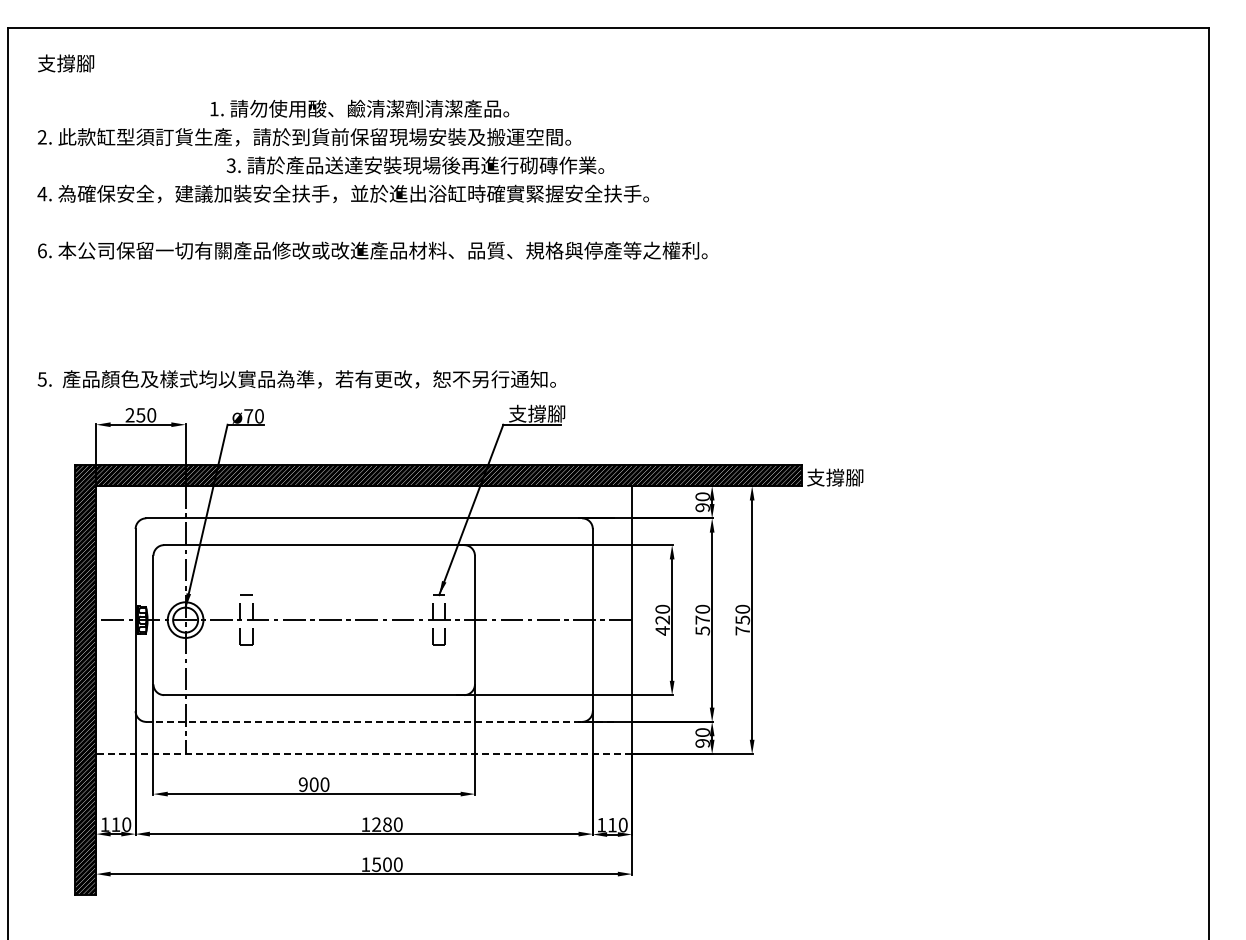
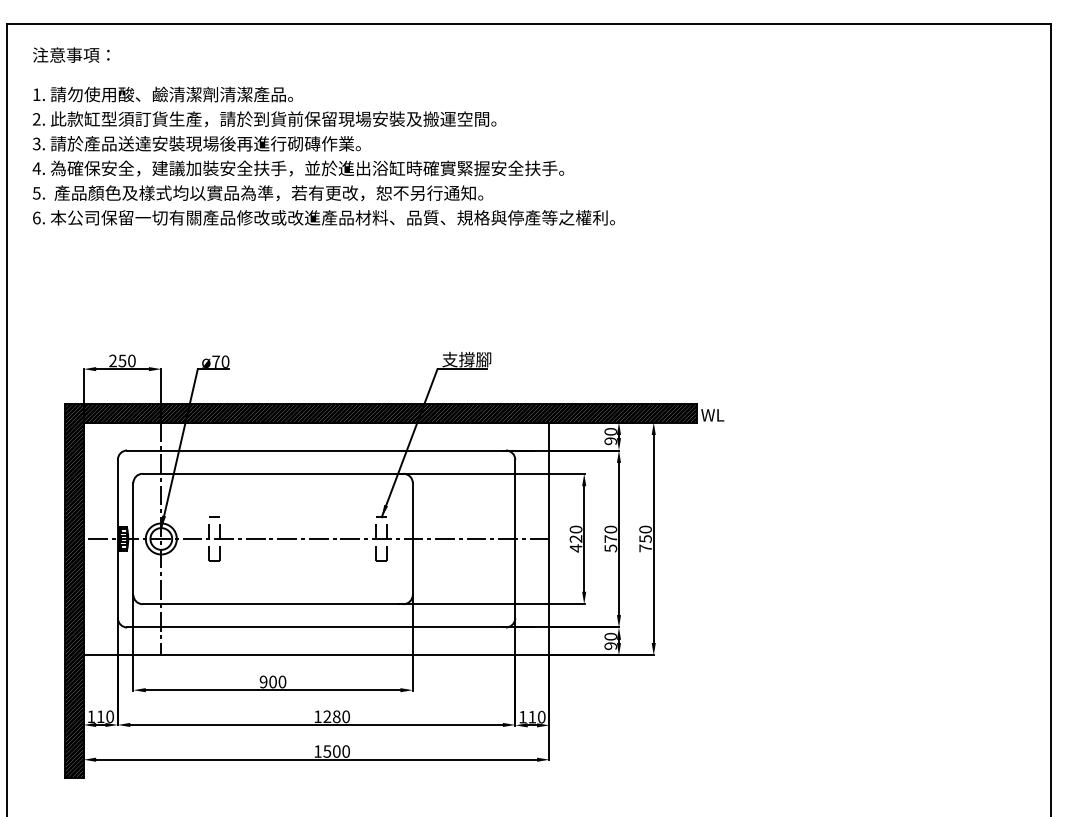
text: (82, 63) -> (71, 55), 支撐腳 -> 注意事項：
text: (359, 108) -> (162, 94), moved
text: (415, 165) -> (196, 143), moved
text: (296, 379) -> (257, 193), moved
text: (834, 477) -> (725, 415), 支撐腳 -> WL
line: (380, 721) -> (330, 627), dashed -> solid
line: (364, 754) -> (316, 655), dashed -> solid

